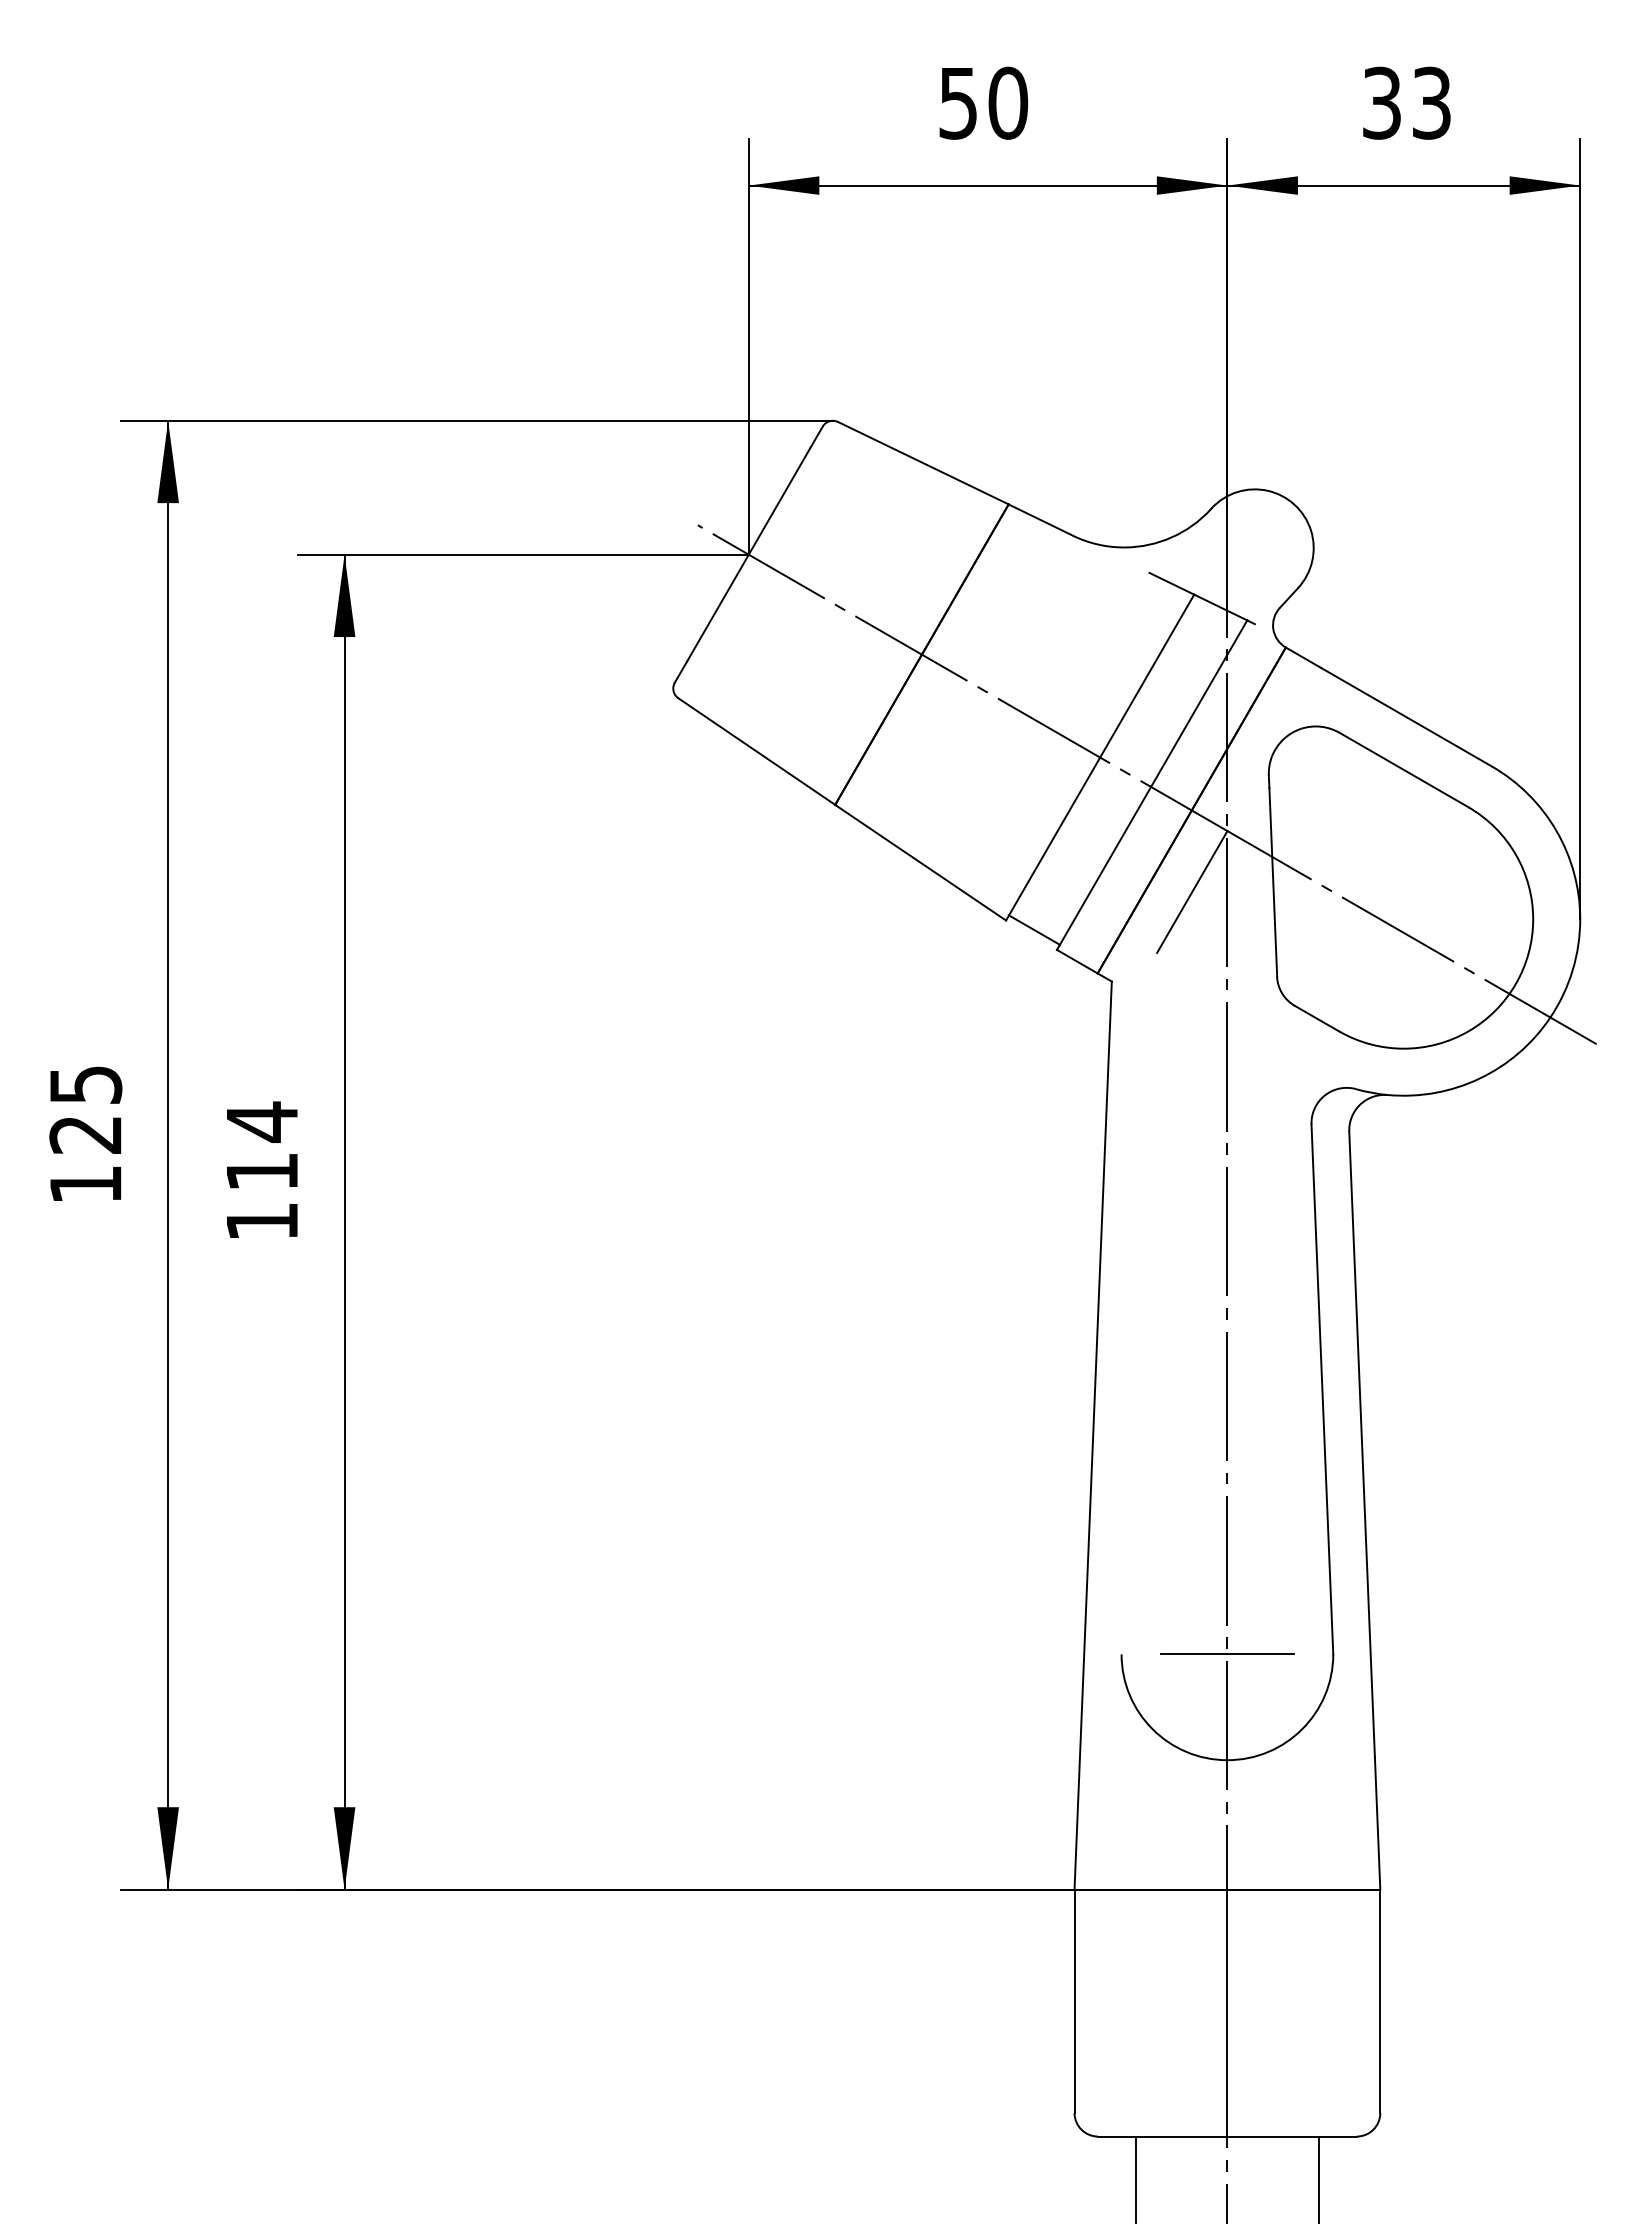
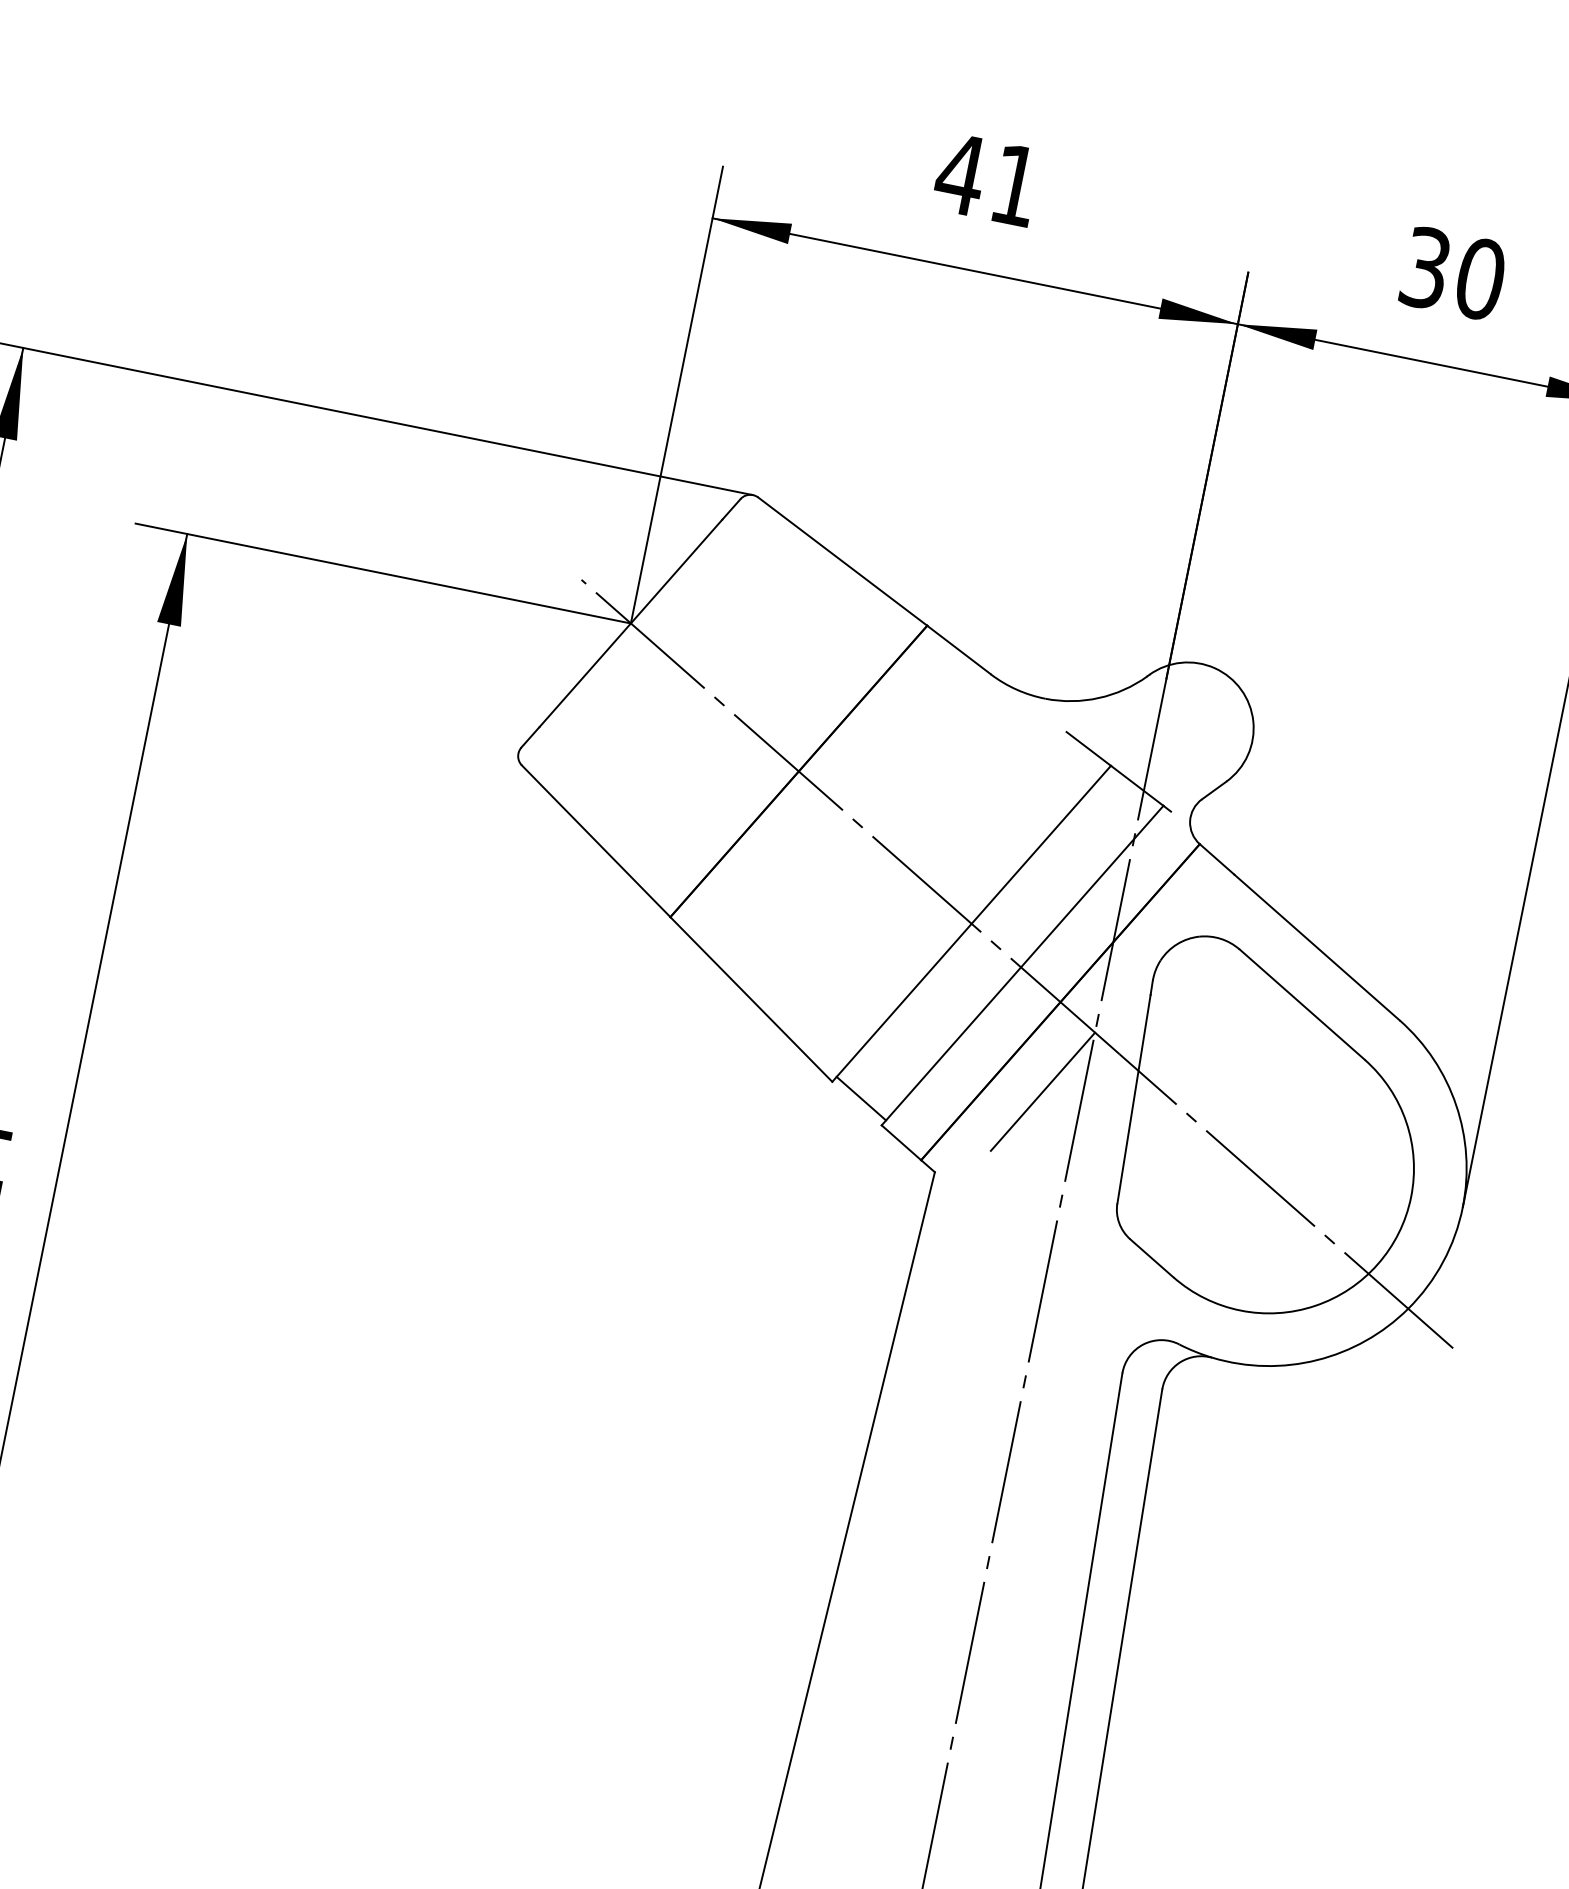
text: (982, 102) -> (987, 178), 50 -> 41
text: (1431, 102) -> (1480, 278), 33 -> 30

